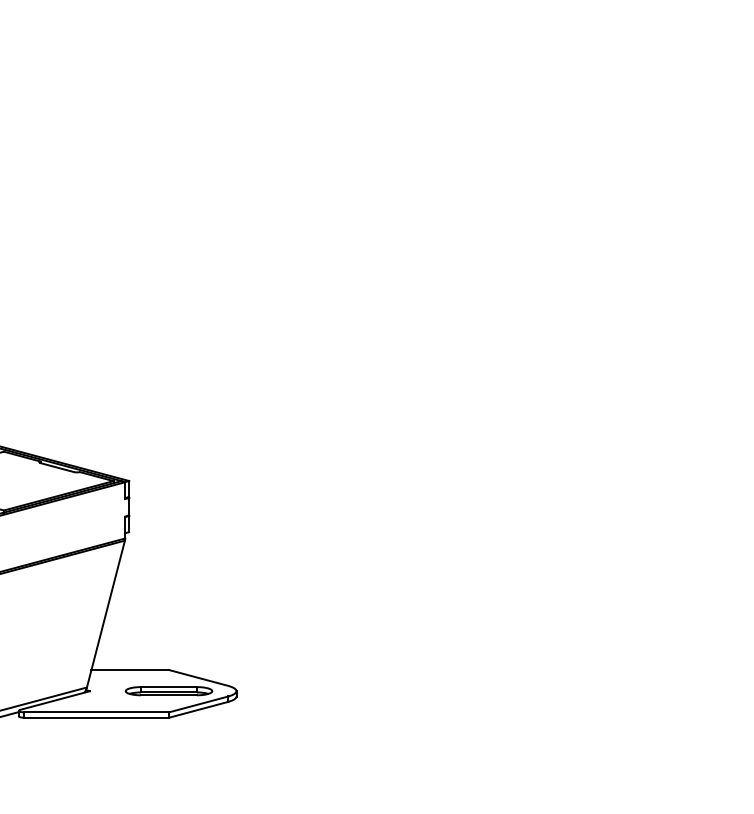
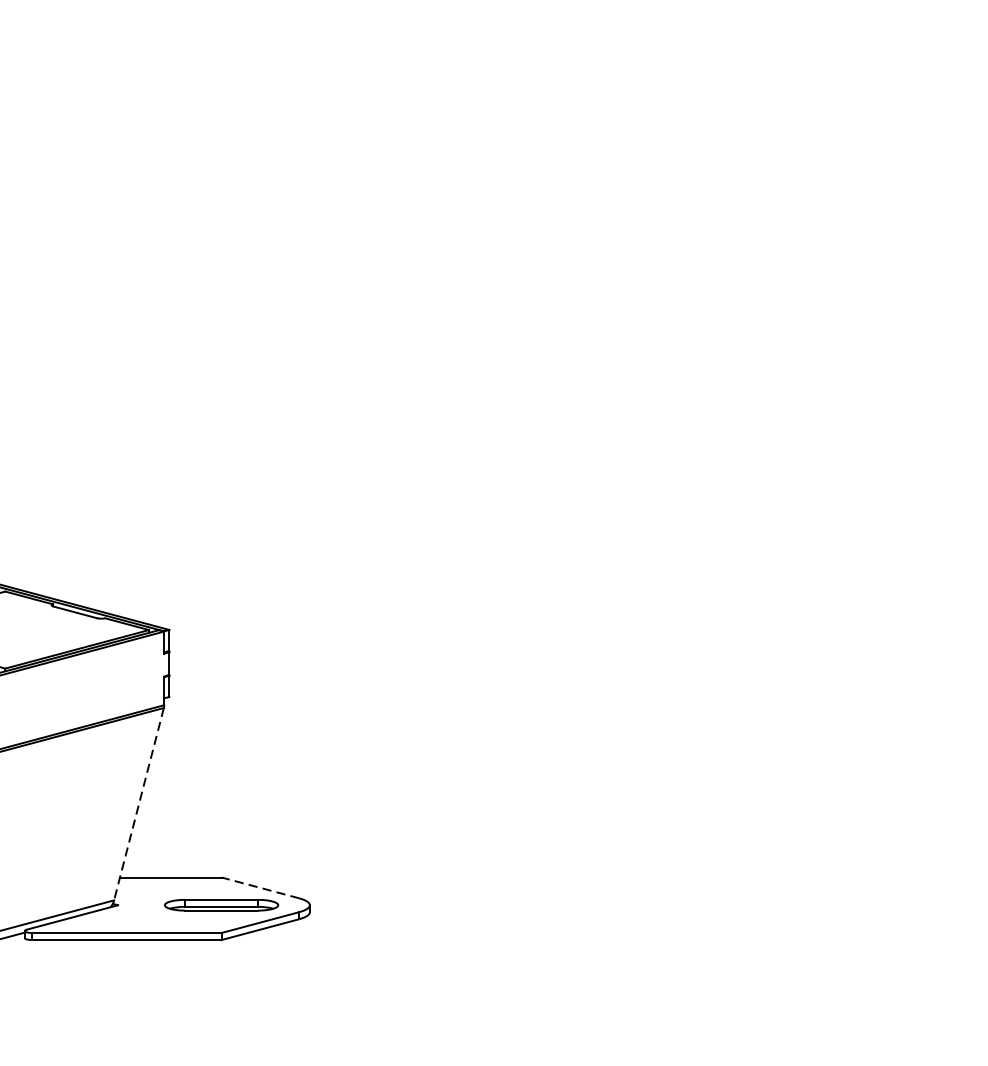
line: (105, 614) -> (138, 804), solid -> dashed
line: (198, 677) -> (260, 887), solid -> dashed

